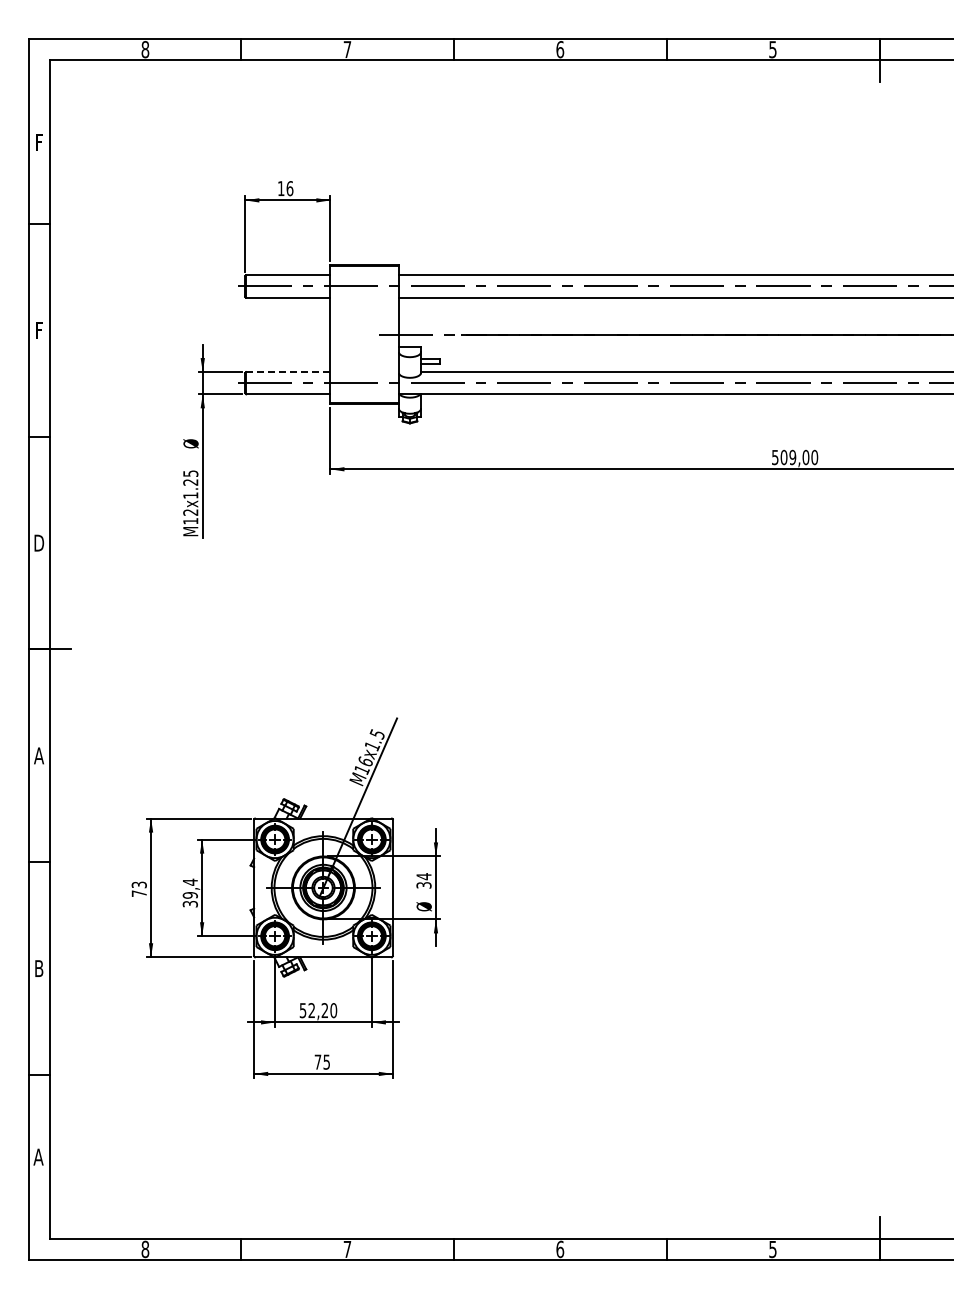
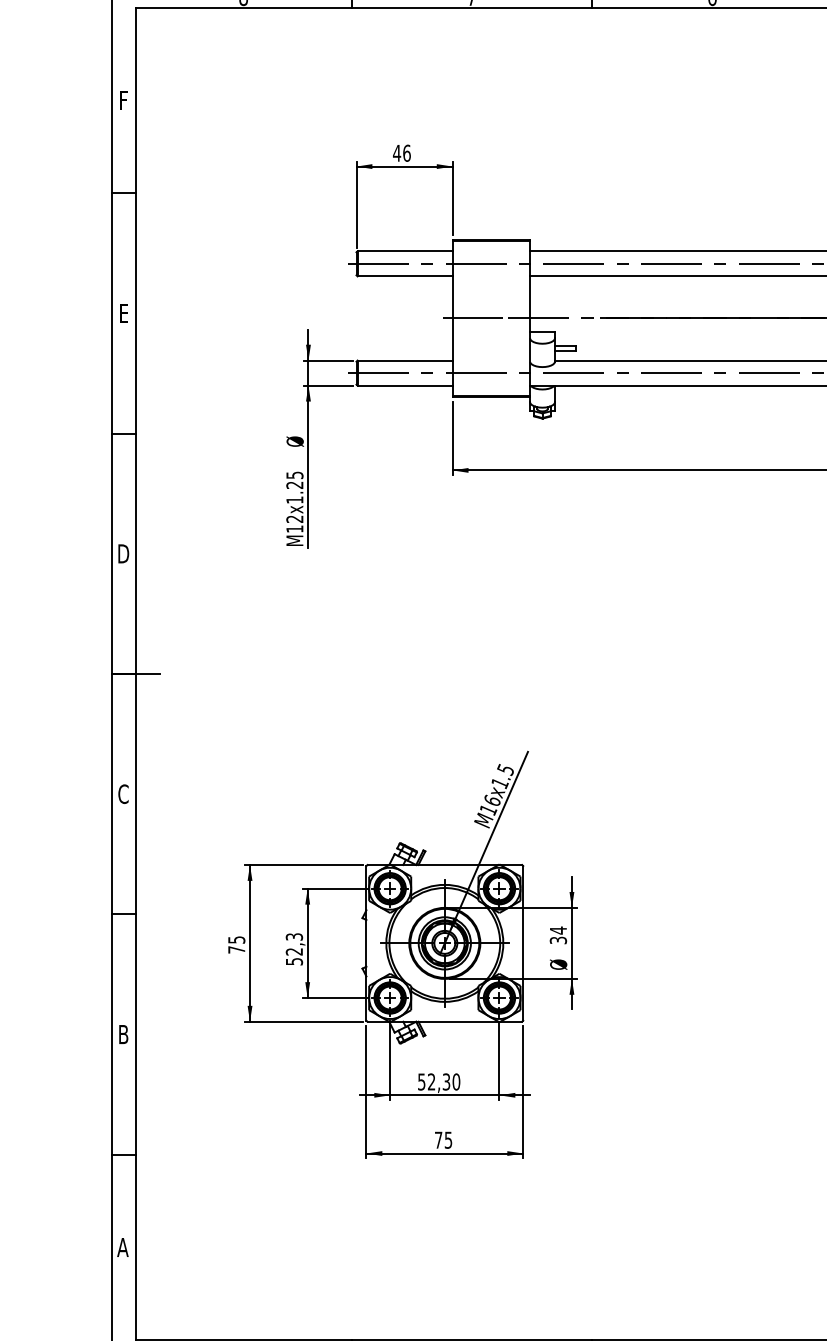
text: (280, 188) -> (396, 153), 16 -> 46
text: (39, 331) -> (123, 314), F -> E
line: (347, 334) -> (471, 318), added
line: (287, 372) -> (404, 361), dashed -> solid
text: (38, 755) -> (122, 793), A -> C
text: (138, 884) -> (235, 939), 73 -> 75
text: (189, 892) -> (293, 948), 39,4 -> 52,3
text: (324, 1010) -> (445, 1081), 52,20 -> 52,30

